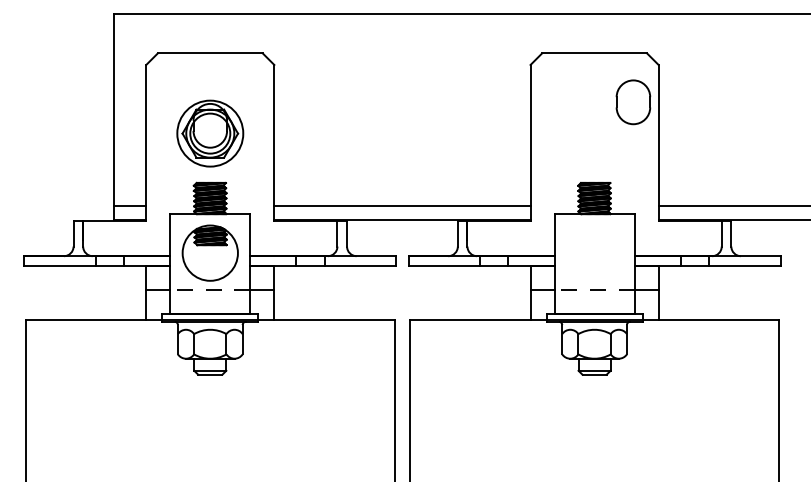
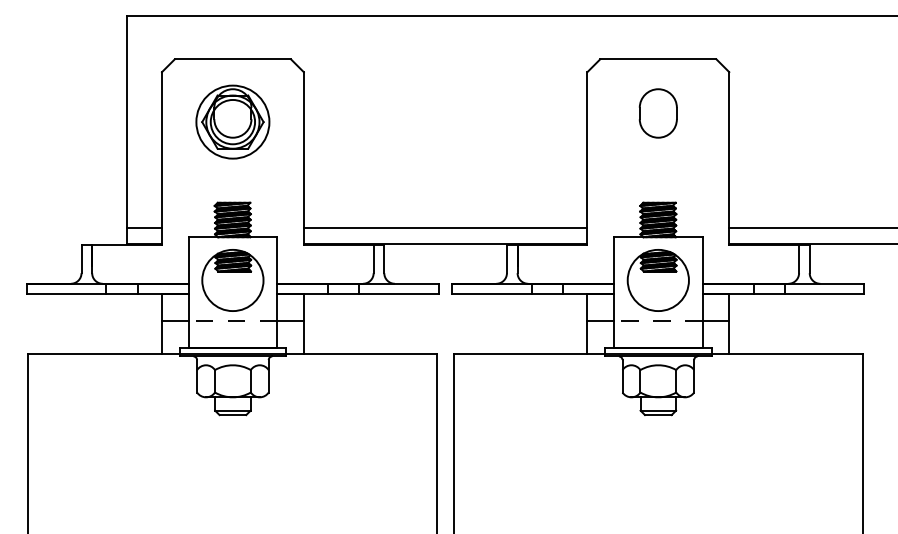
part: (632, 102) -> (657, 113), moved
part: (209, 133) -> (232, 121), moved
part: (593, 253) -> (657, 280), added

